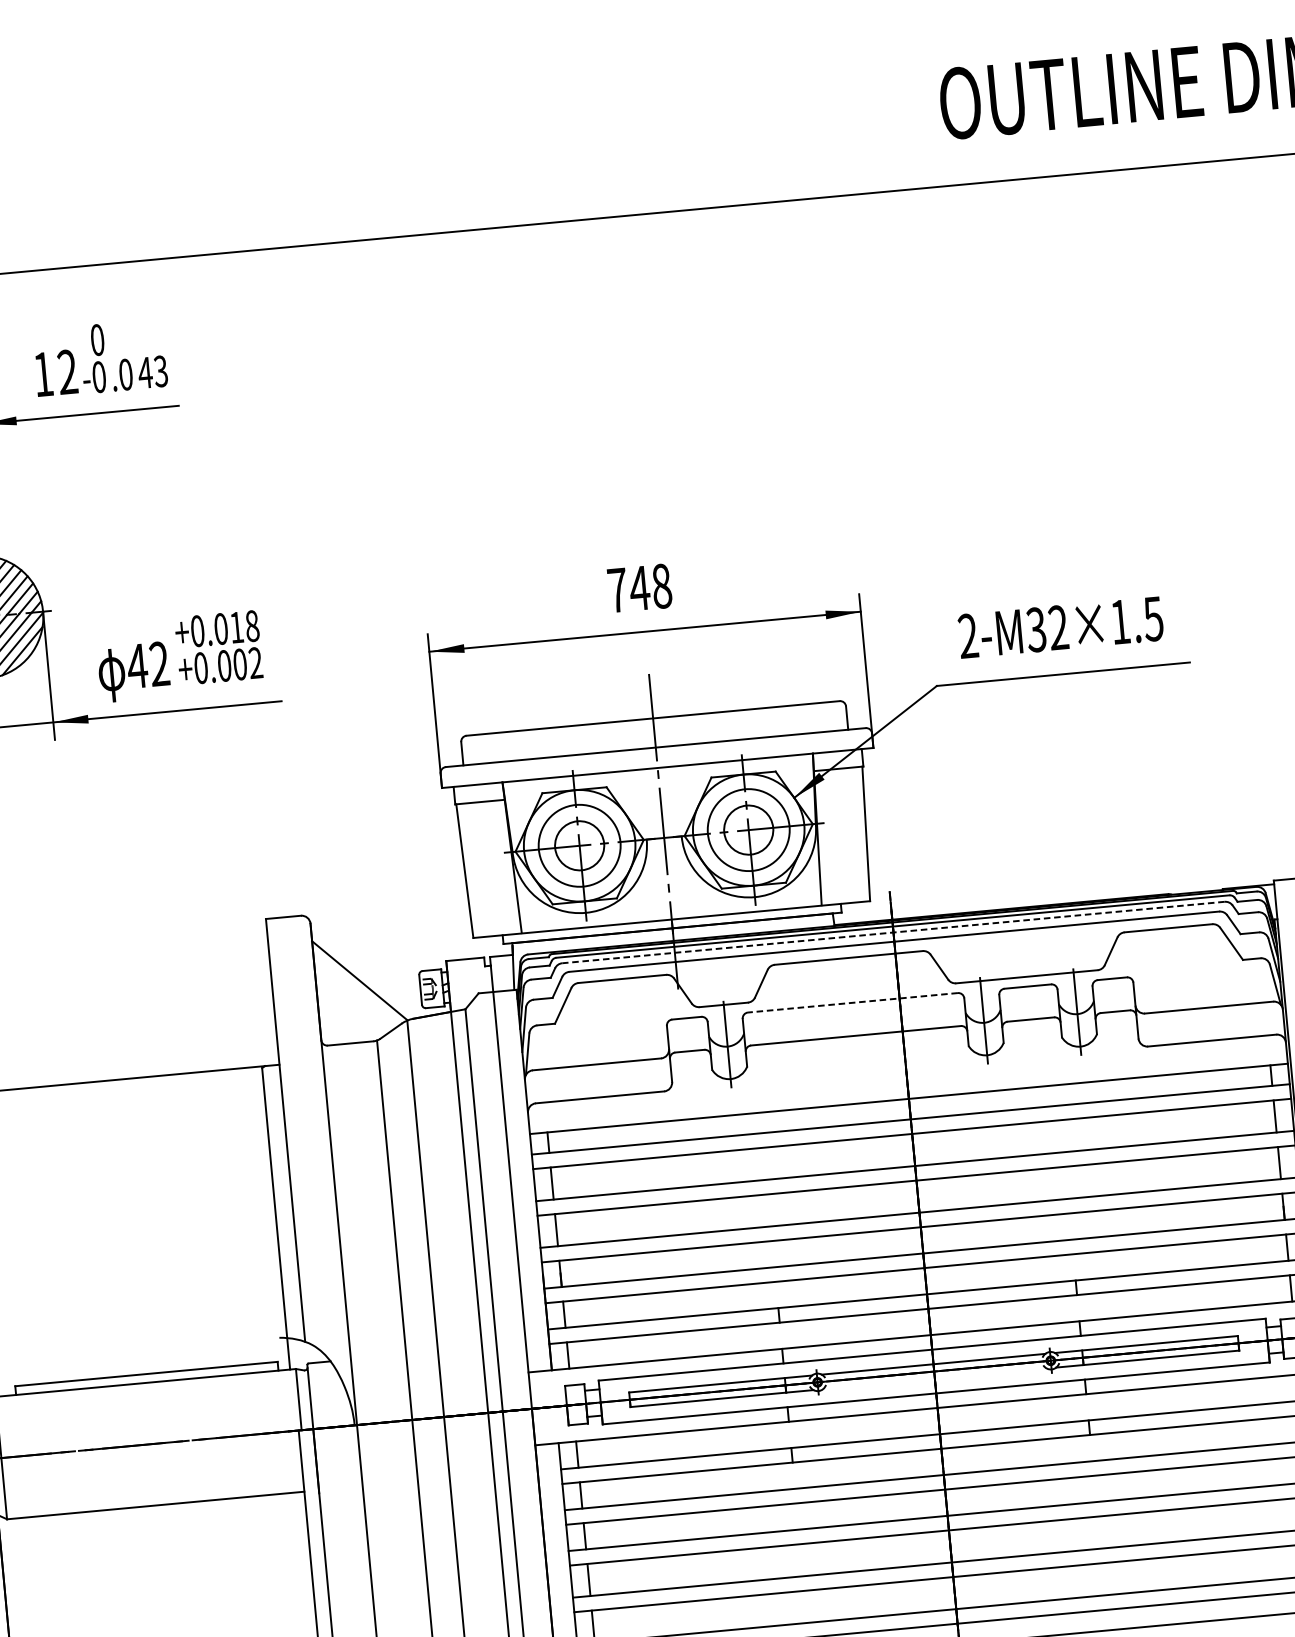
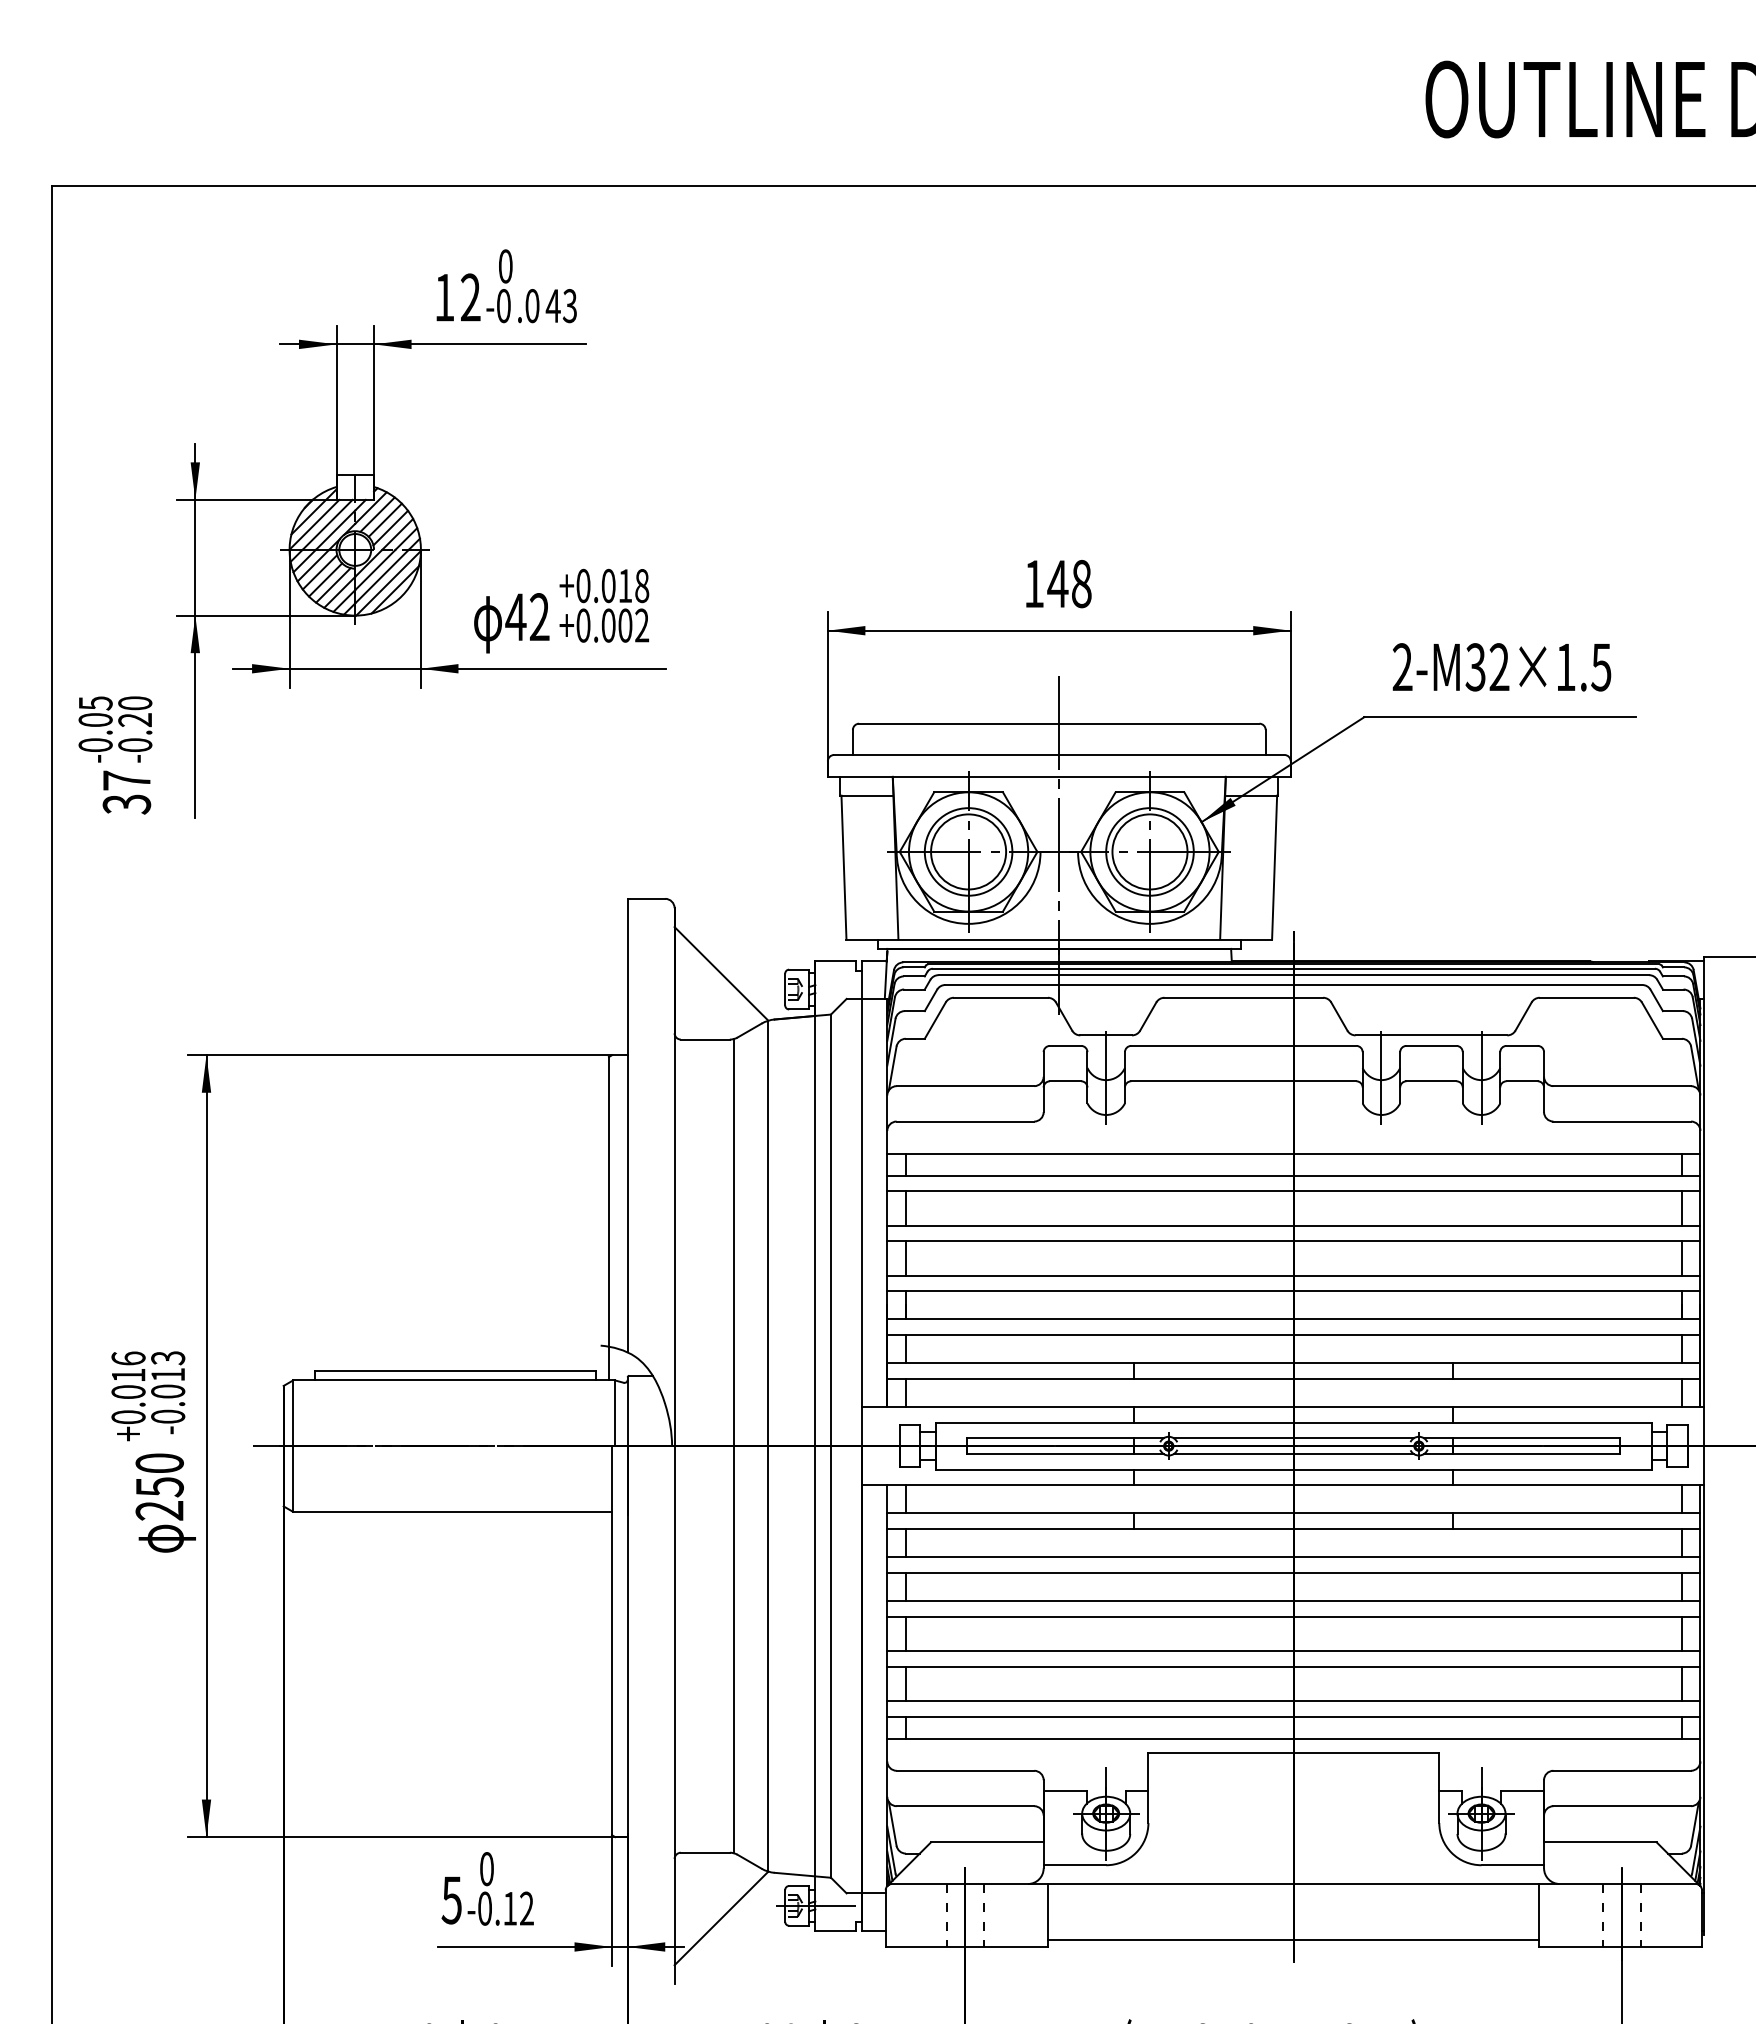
text: (617, 589) -> (1034, 583), 748 -> 148
circle: (748, 829) -> (1149, 851), size x1.43
circle: (579, 845) -> (968, 851), size x1.43
line: (893, 932) -> (1293, 975), dashed -> solid
line: (852, 1002) -> (1243, 1045), dashed -> solid
line: (934, 1378) -> (1293, 1453), added

